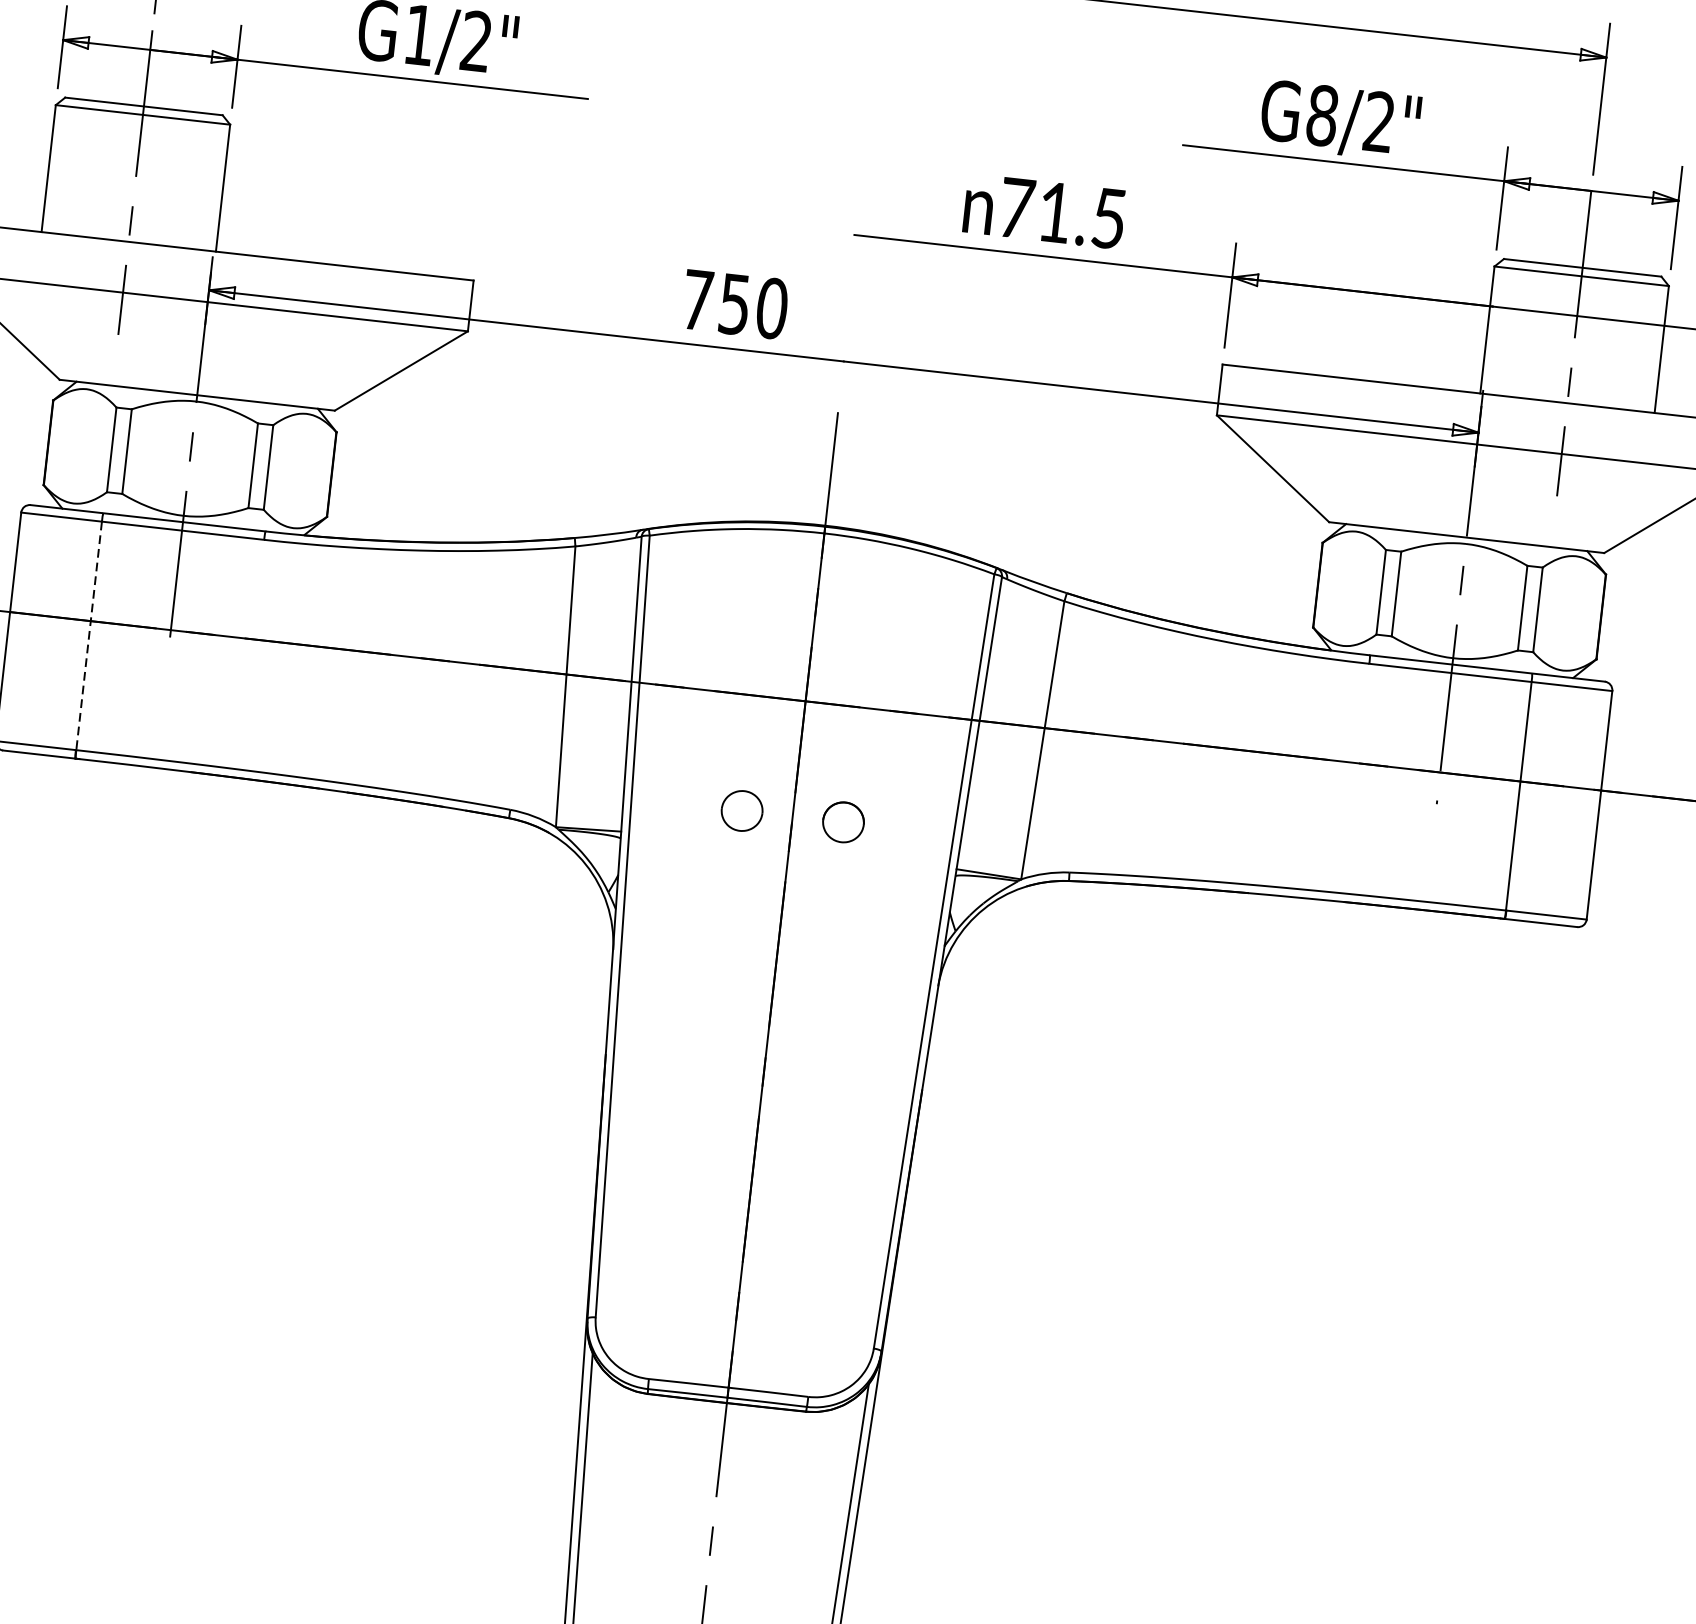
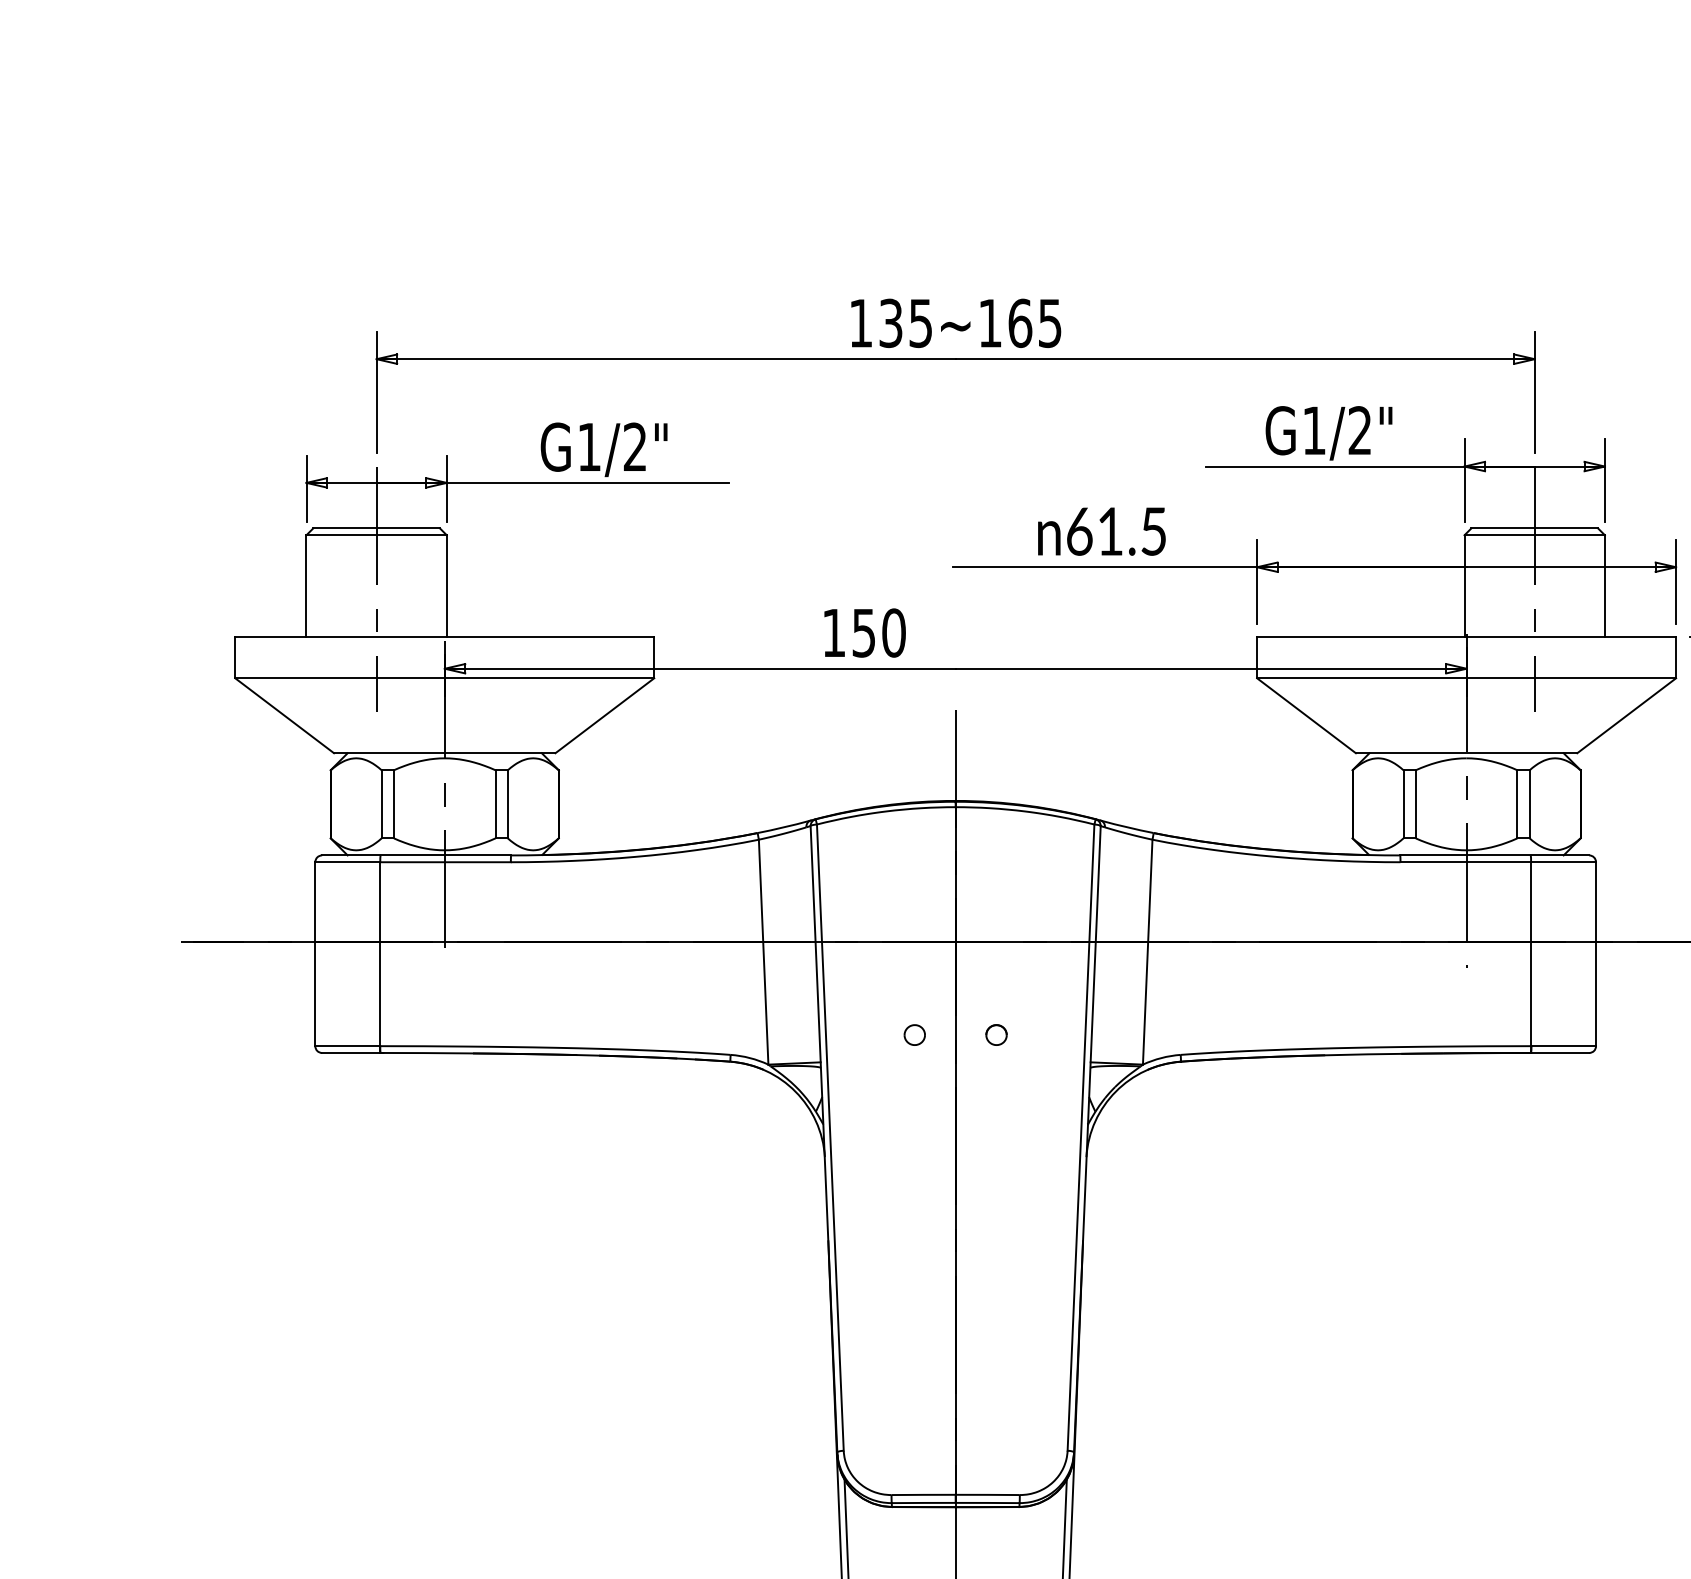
text: (1322, 115) -> (1314, 430), G8/2" -> G1/2"
text: (1016, 208) -> (1079, 531), 71.5 -> 61.5
text: (698, 299) -> (834, 632), 750 -> 150
line: (89, 636) -> (380, 954), dashed -> solid
part: (741, 810) -> (914, 1034), size x0.62
part: (843, 821) -> (996, 1034), size x0.62

